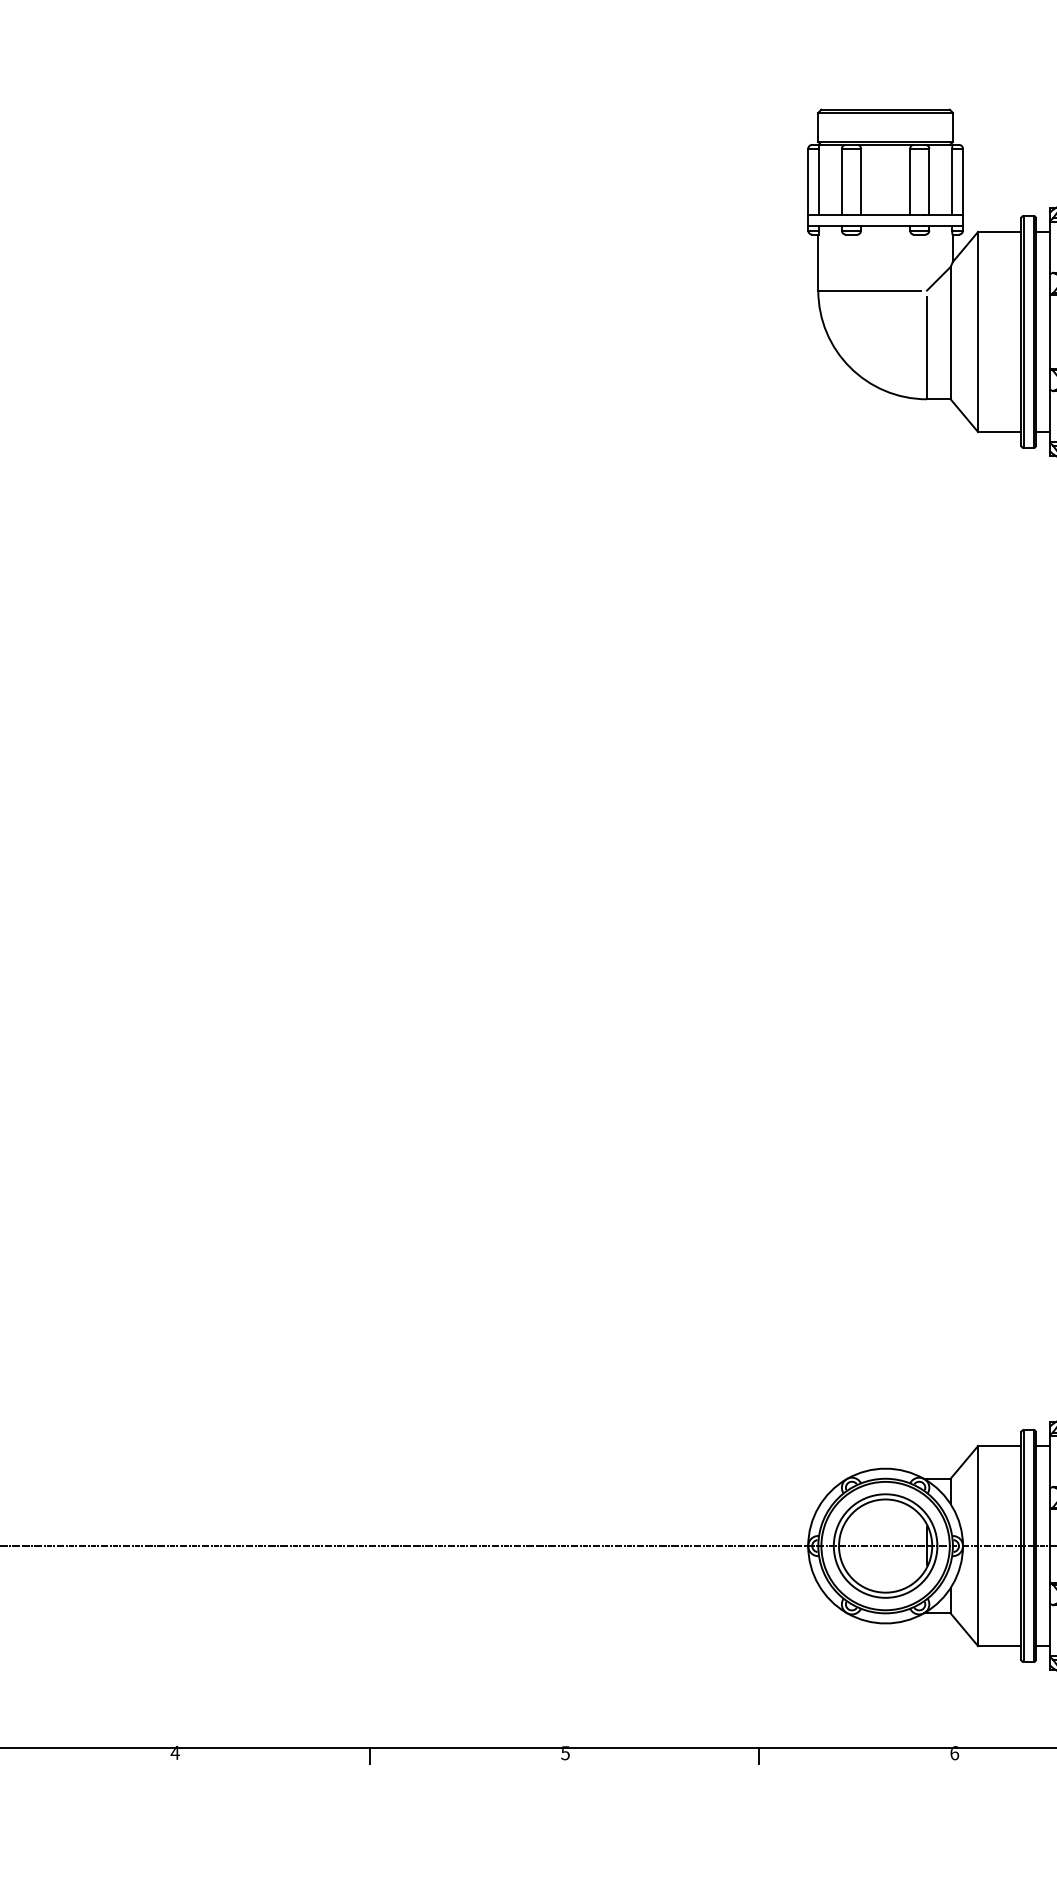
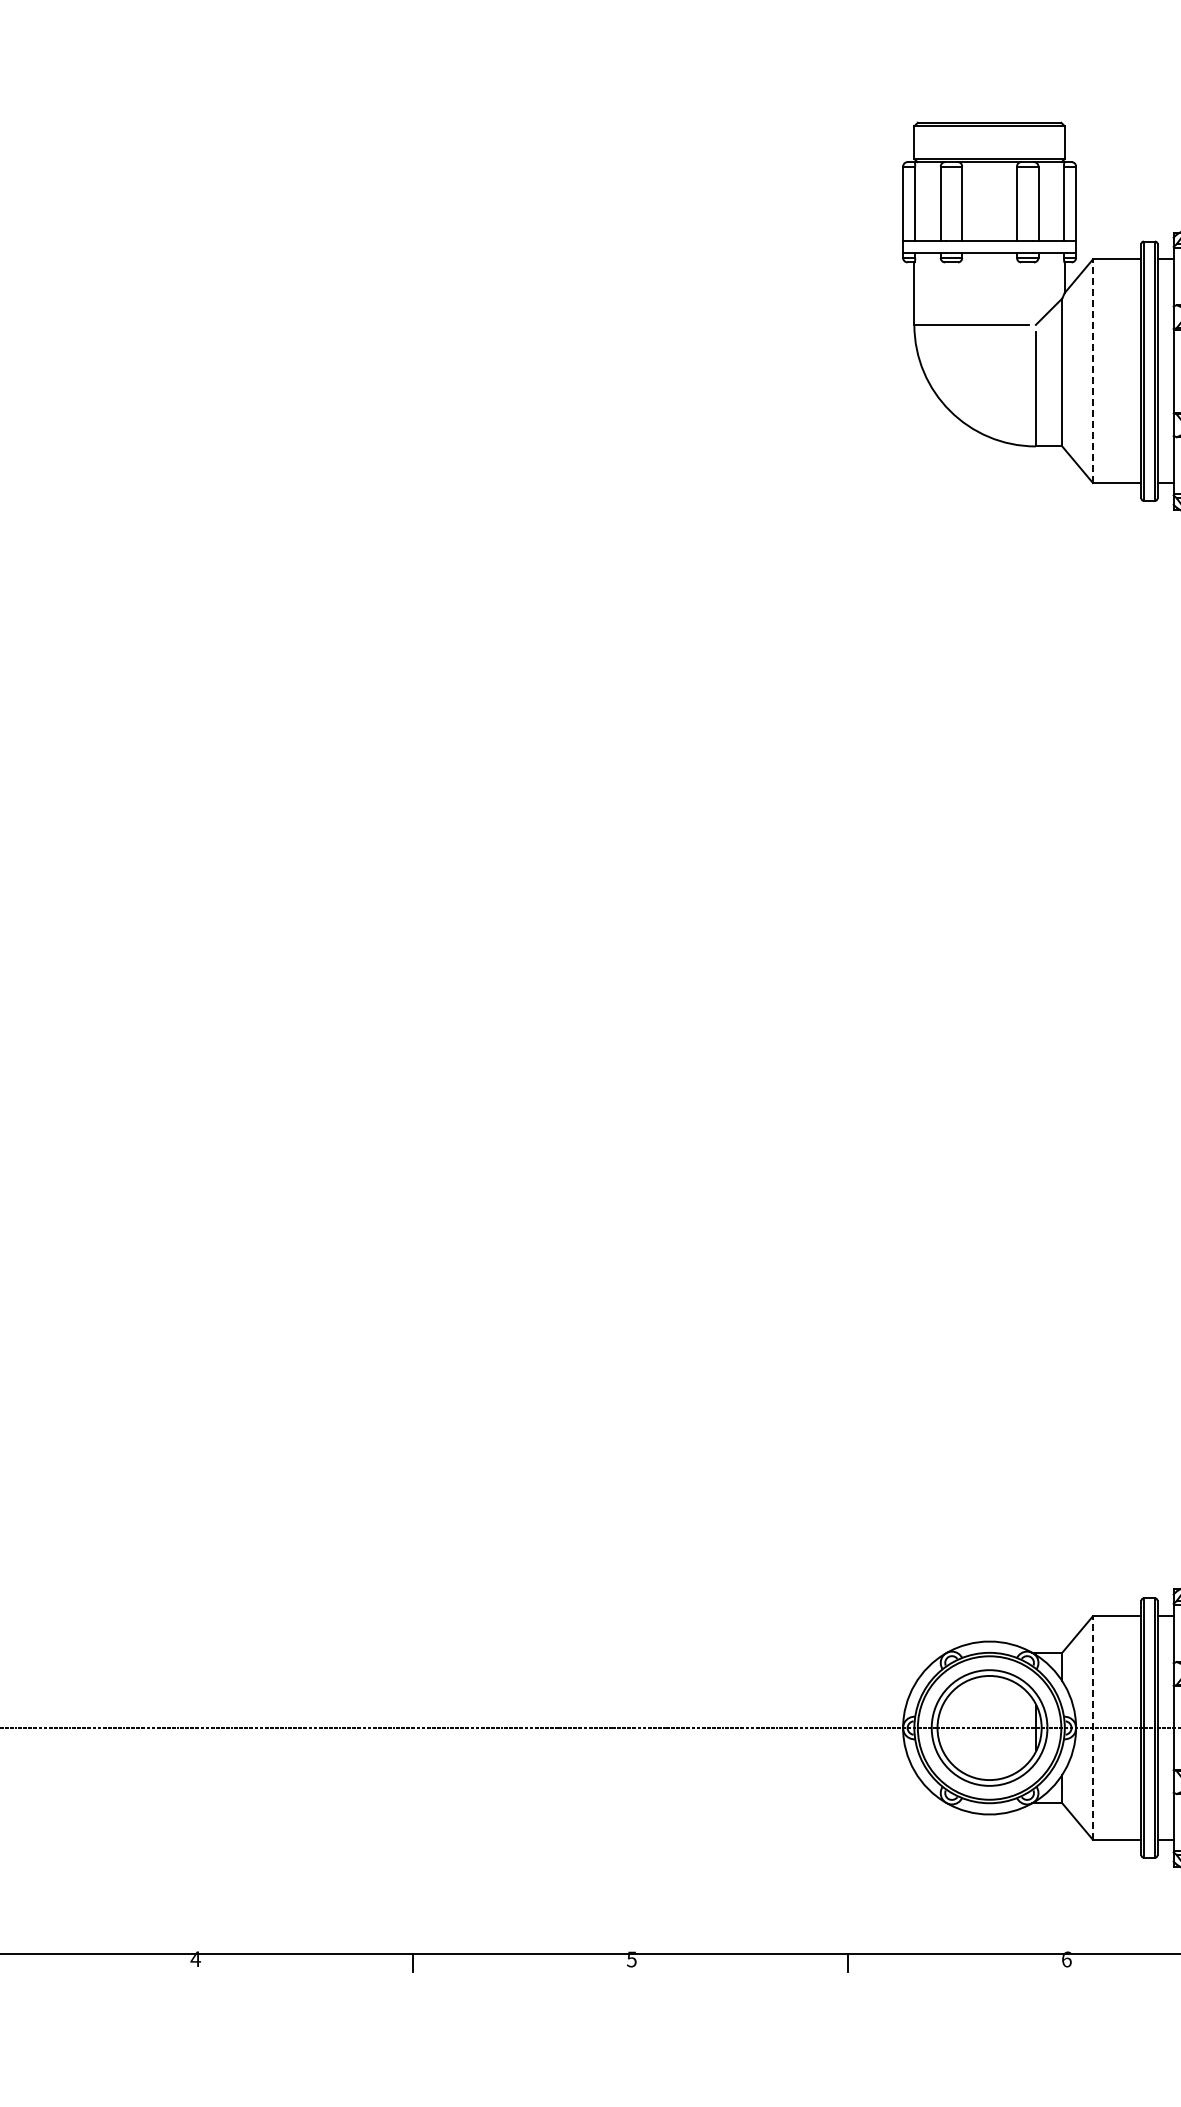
line: (977, 332) -> (1092, 371), solid -> dashed
line: (977, 1546) -> (1092, 1728), solid -> dashed

